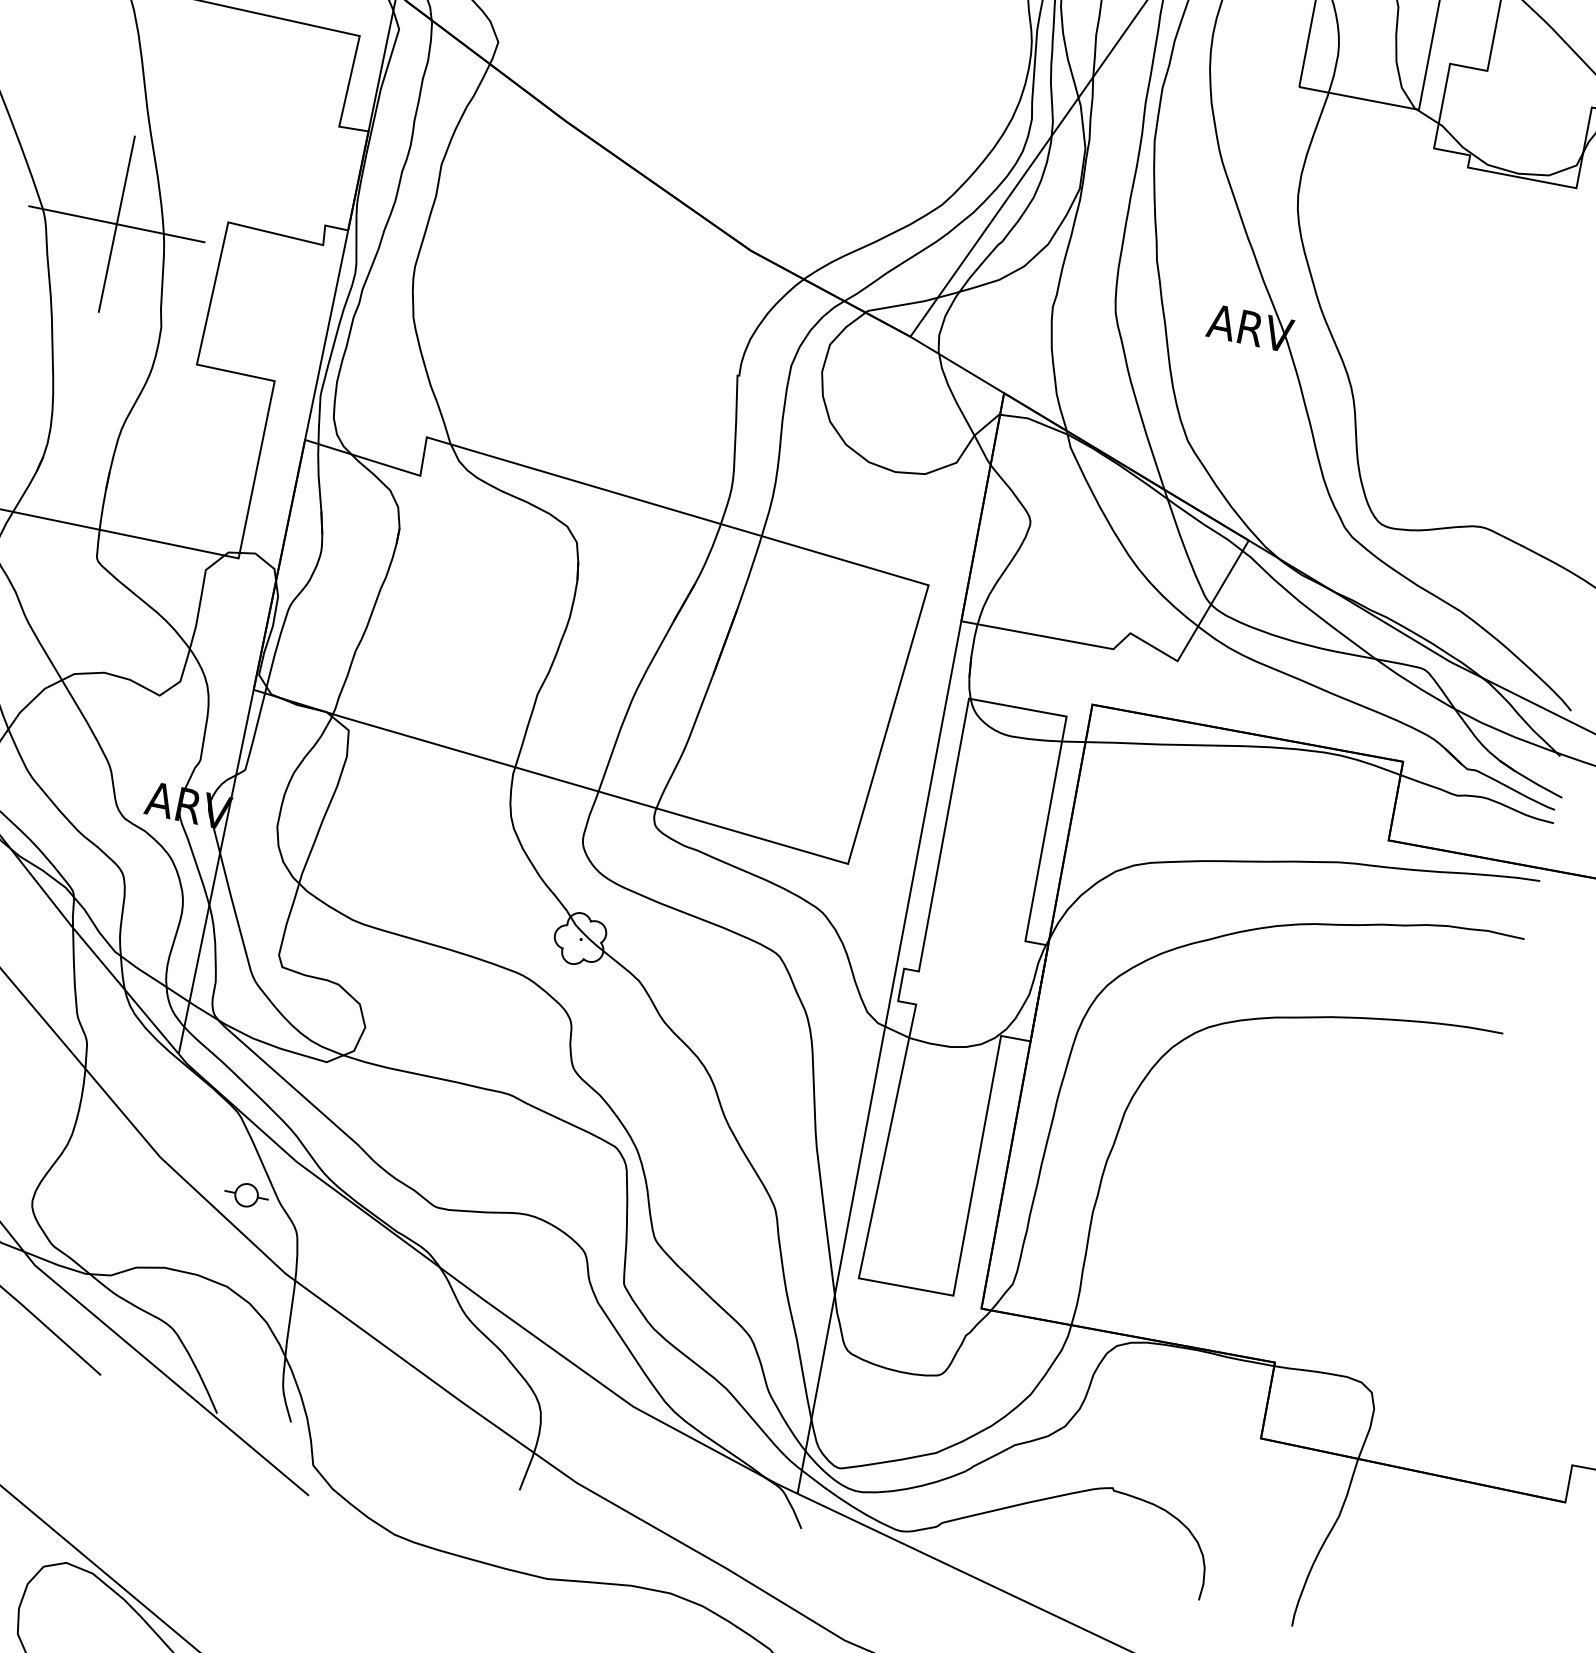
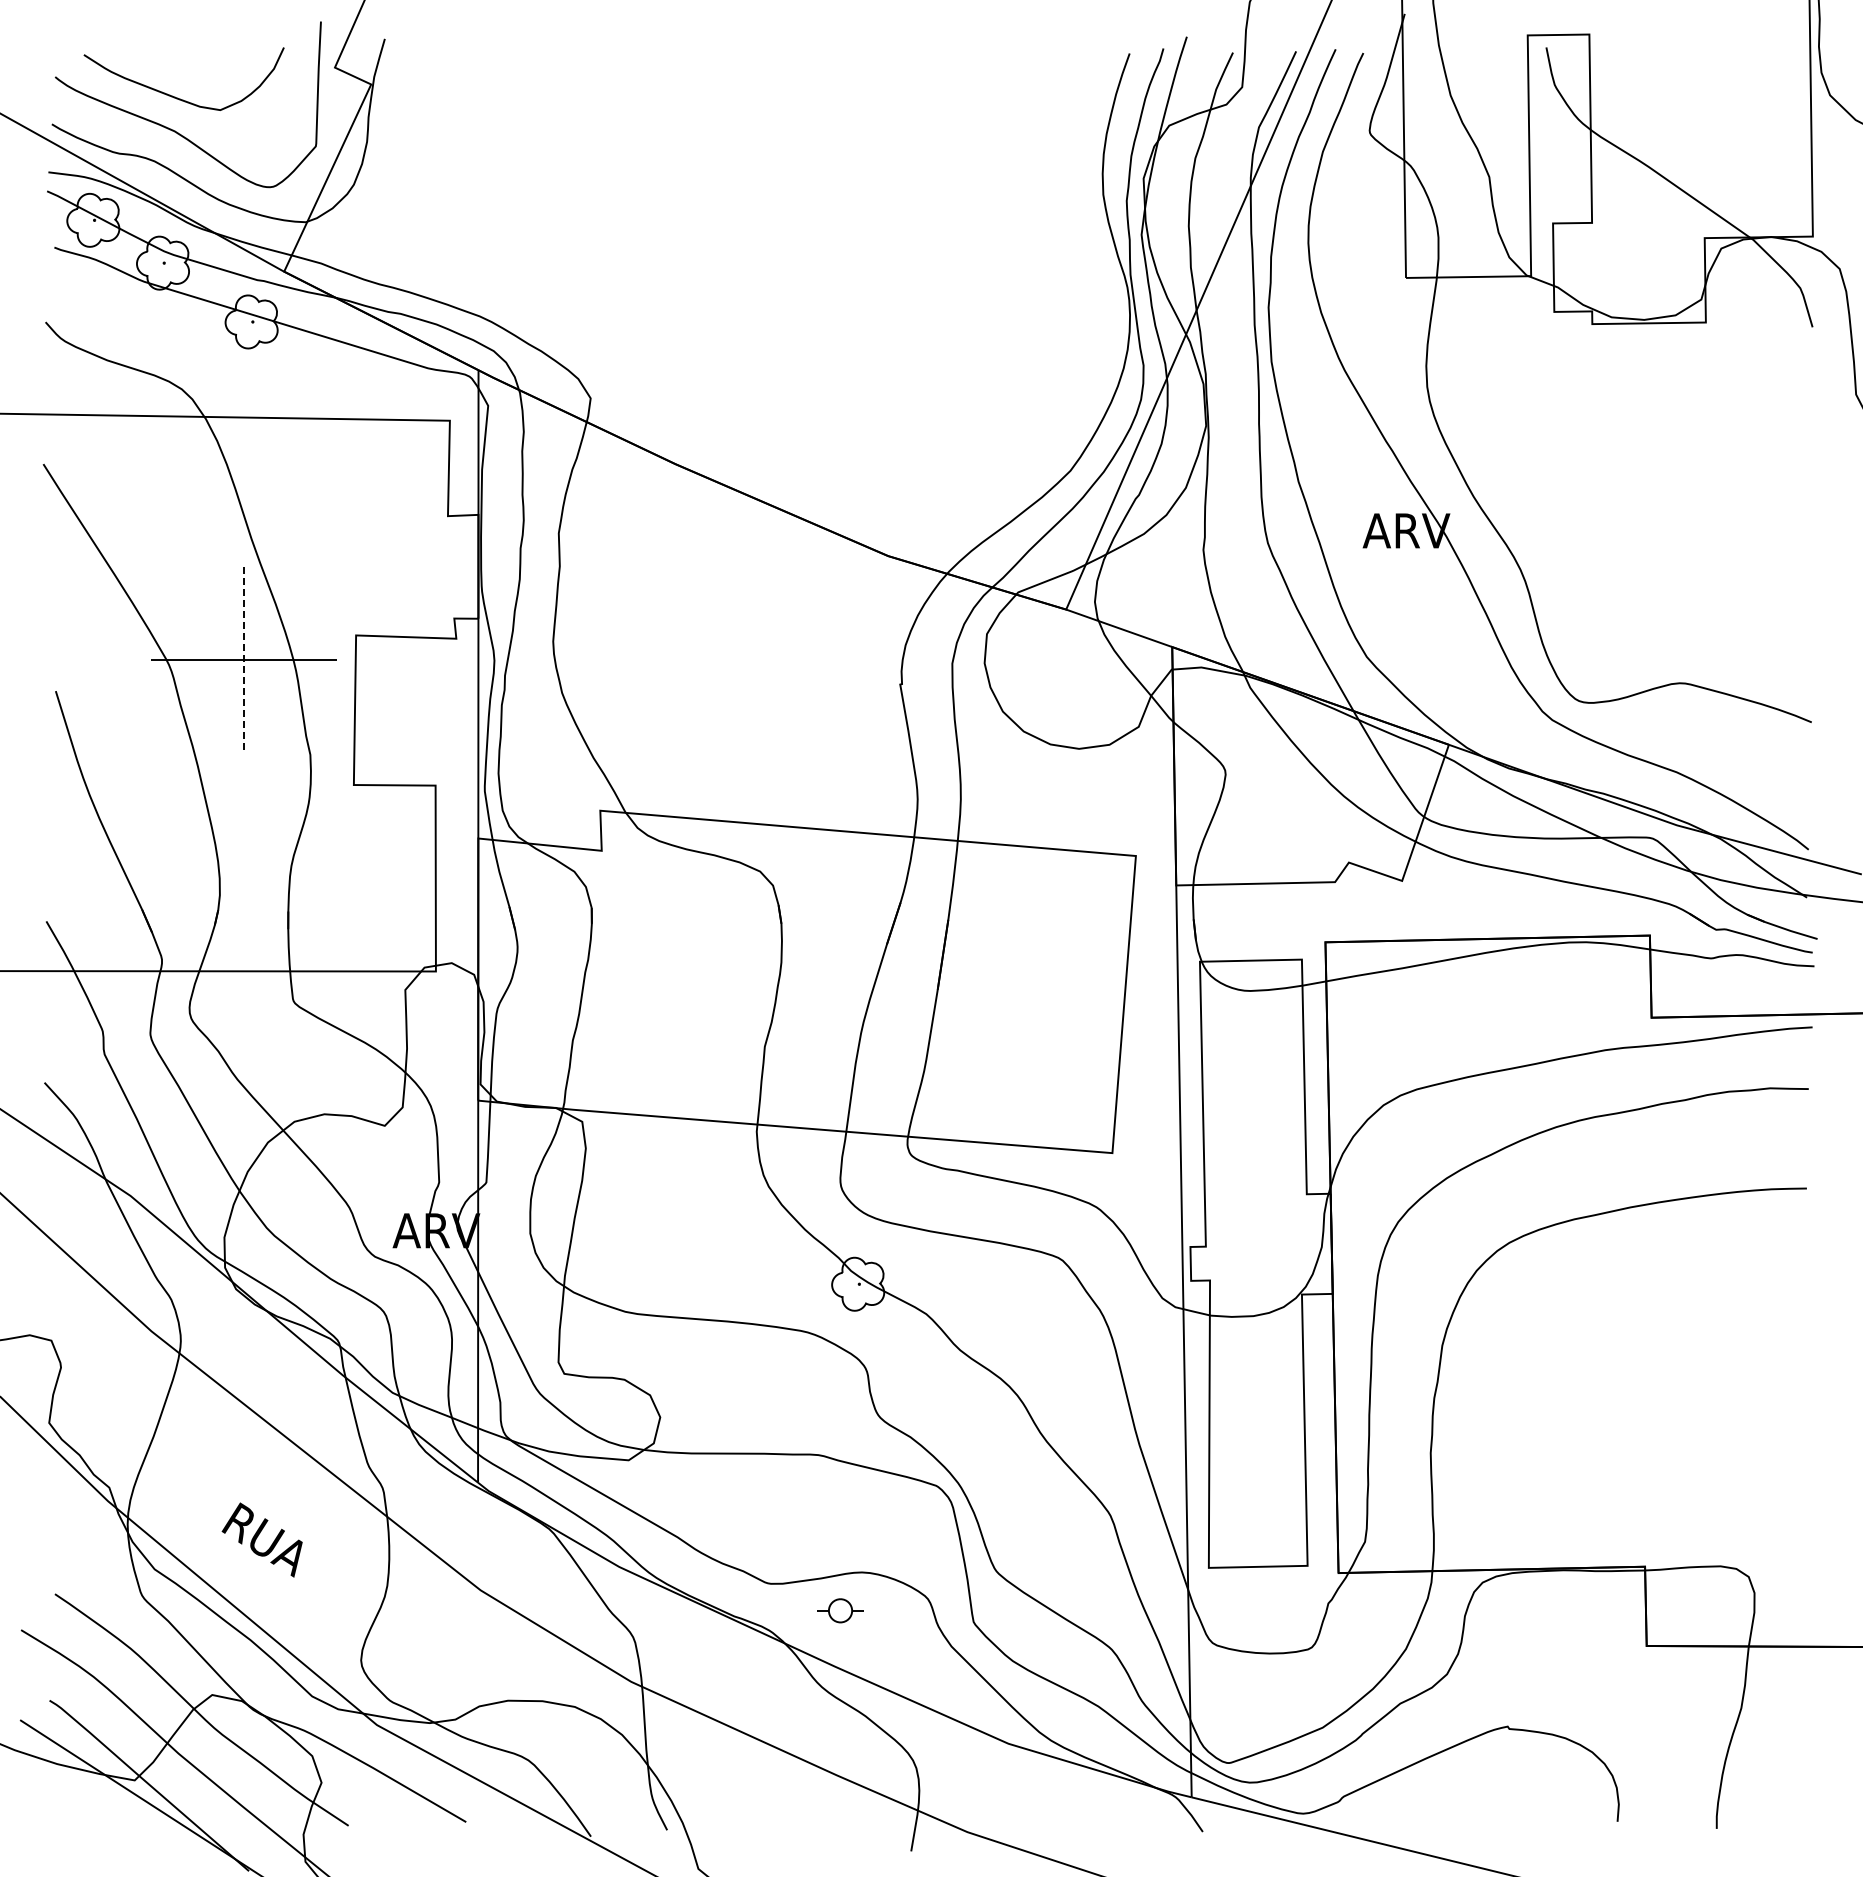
line: (117, 224) -> (244, 660), solid -> dashed
part: (246, 1194) -> (840, 1610), moved

